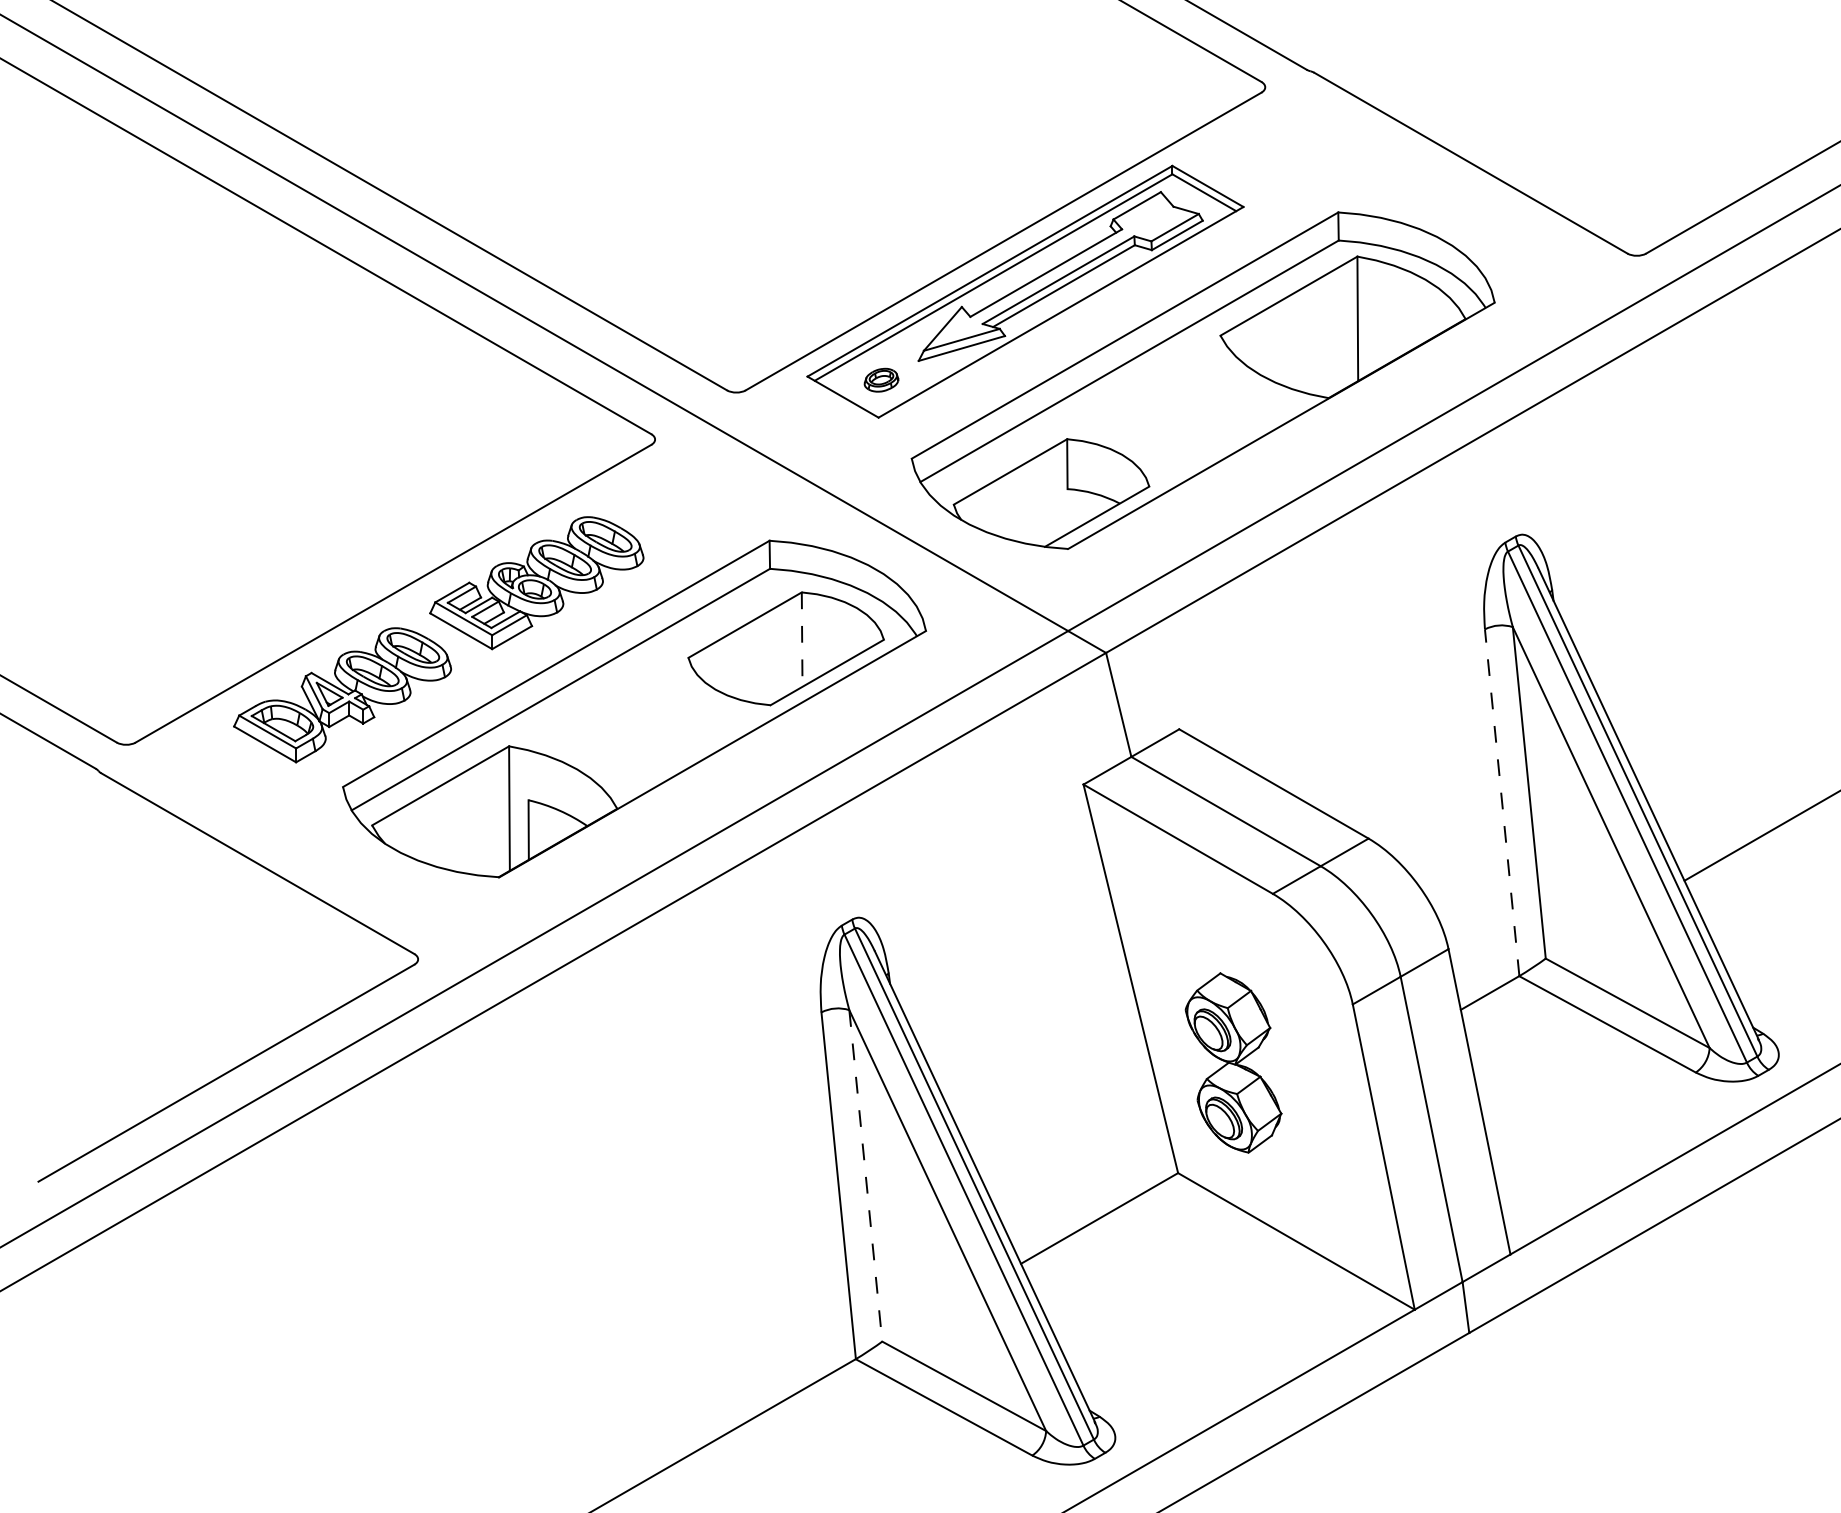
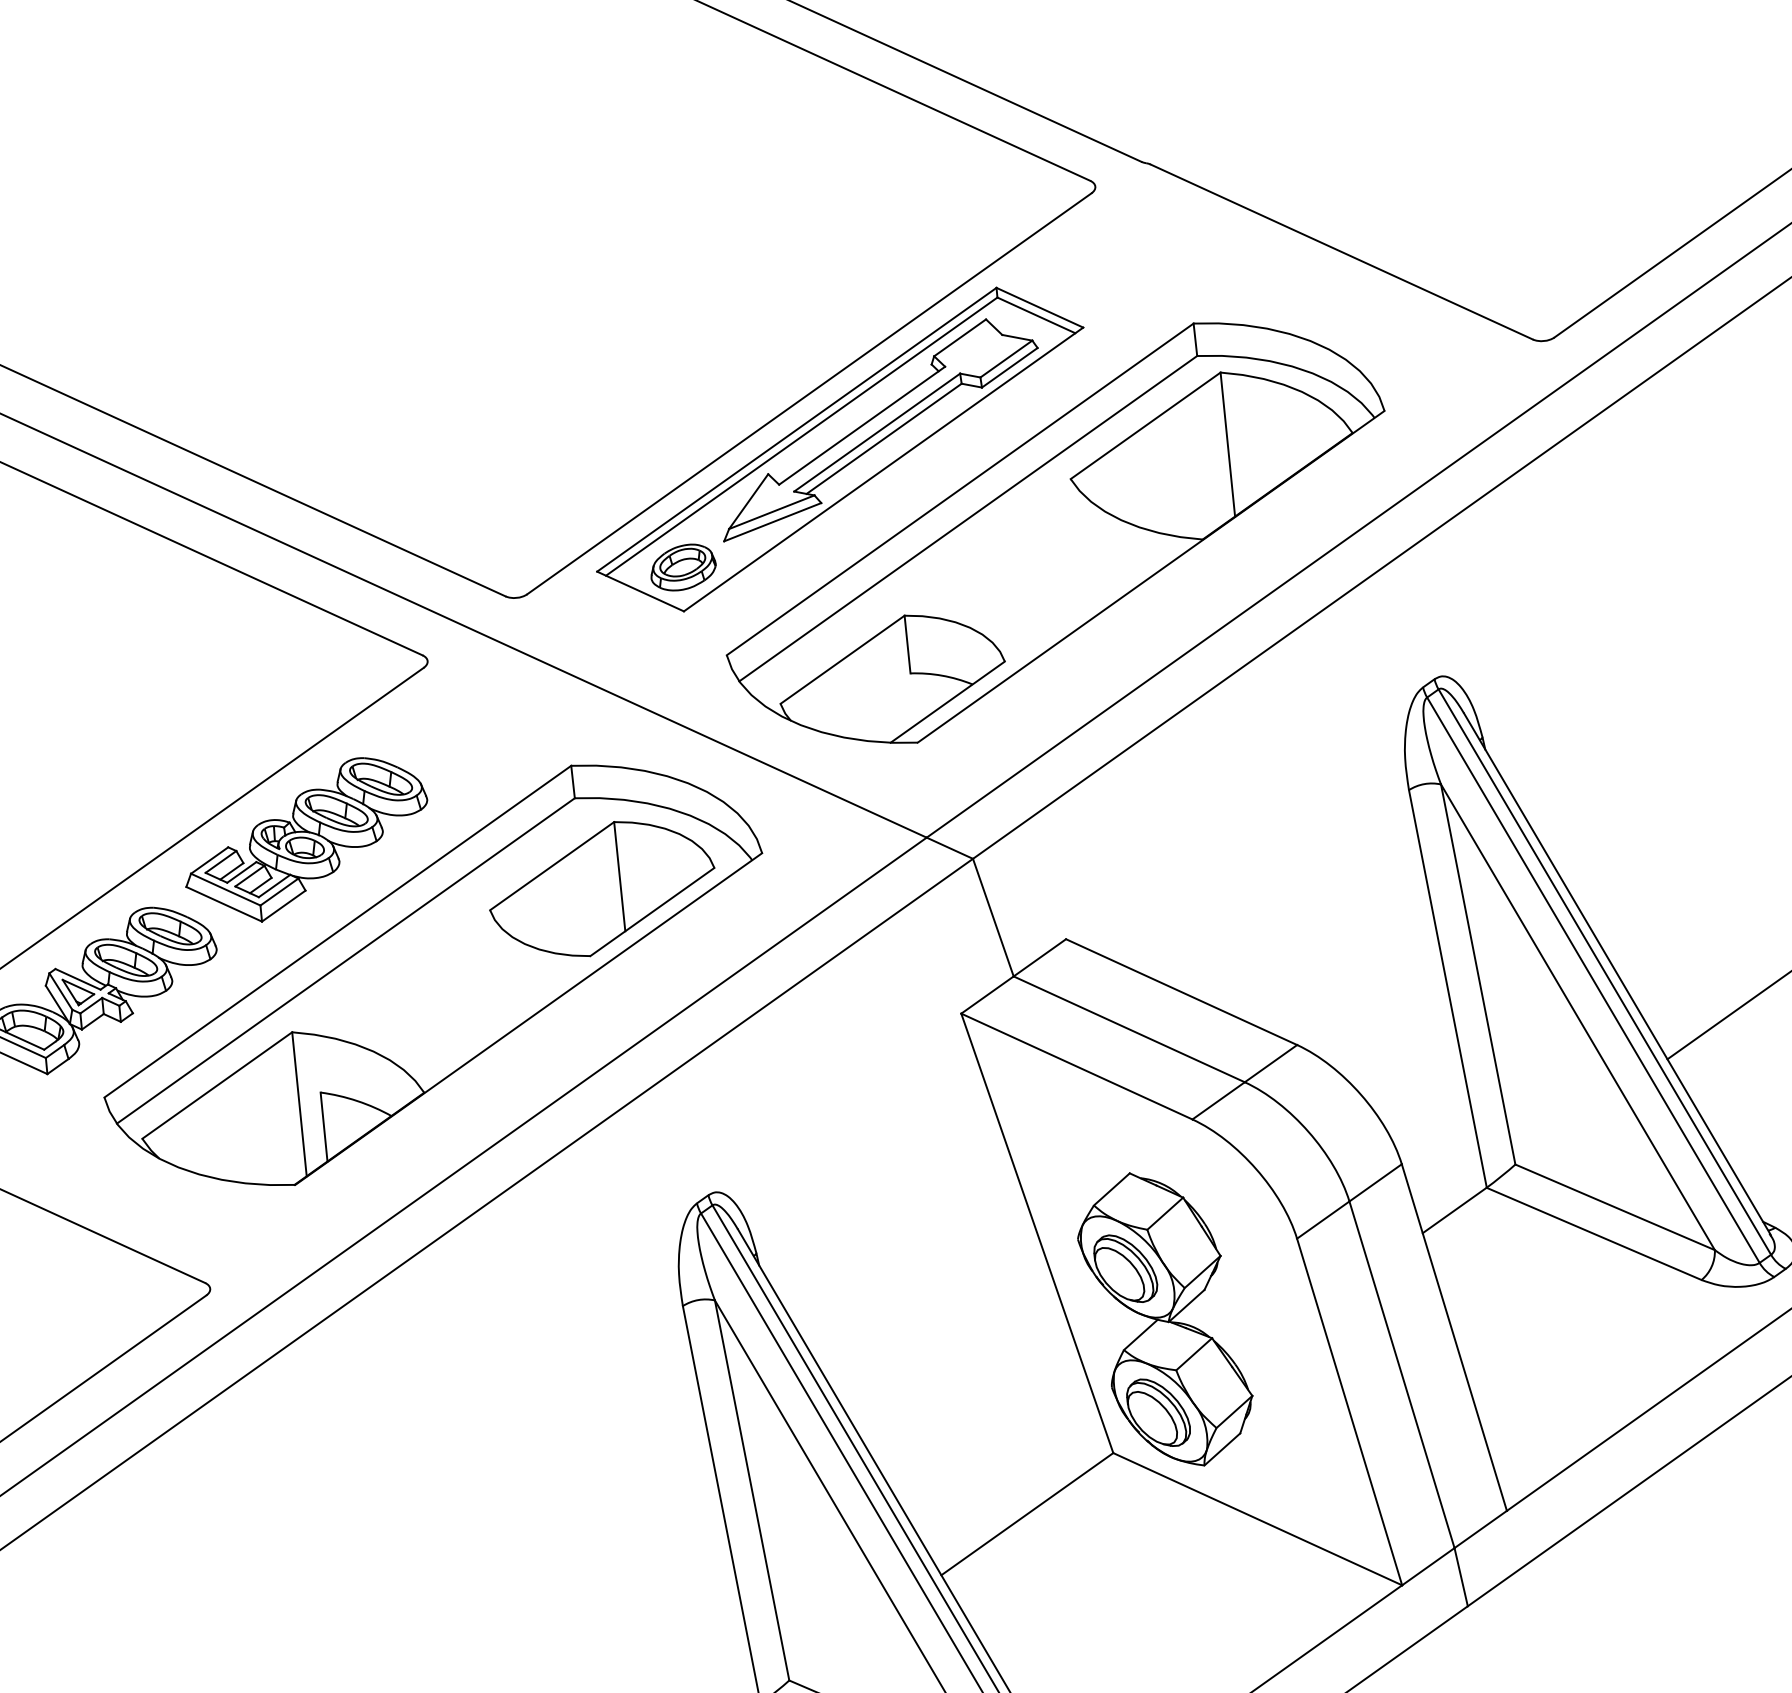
part: (881, 380) -> (683, 568), size x1.67
line: (802, 640) -> (620, 877), dashed -> solid
line: (1502, 802) -> (1448, 988), dashed -> solid
part: (1233, 1062) -> (1165, 1318), size x1.43
line: (865, 1175) -> (751, 1490), dashed -> solid

